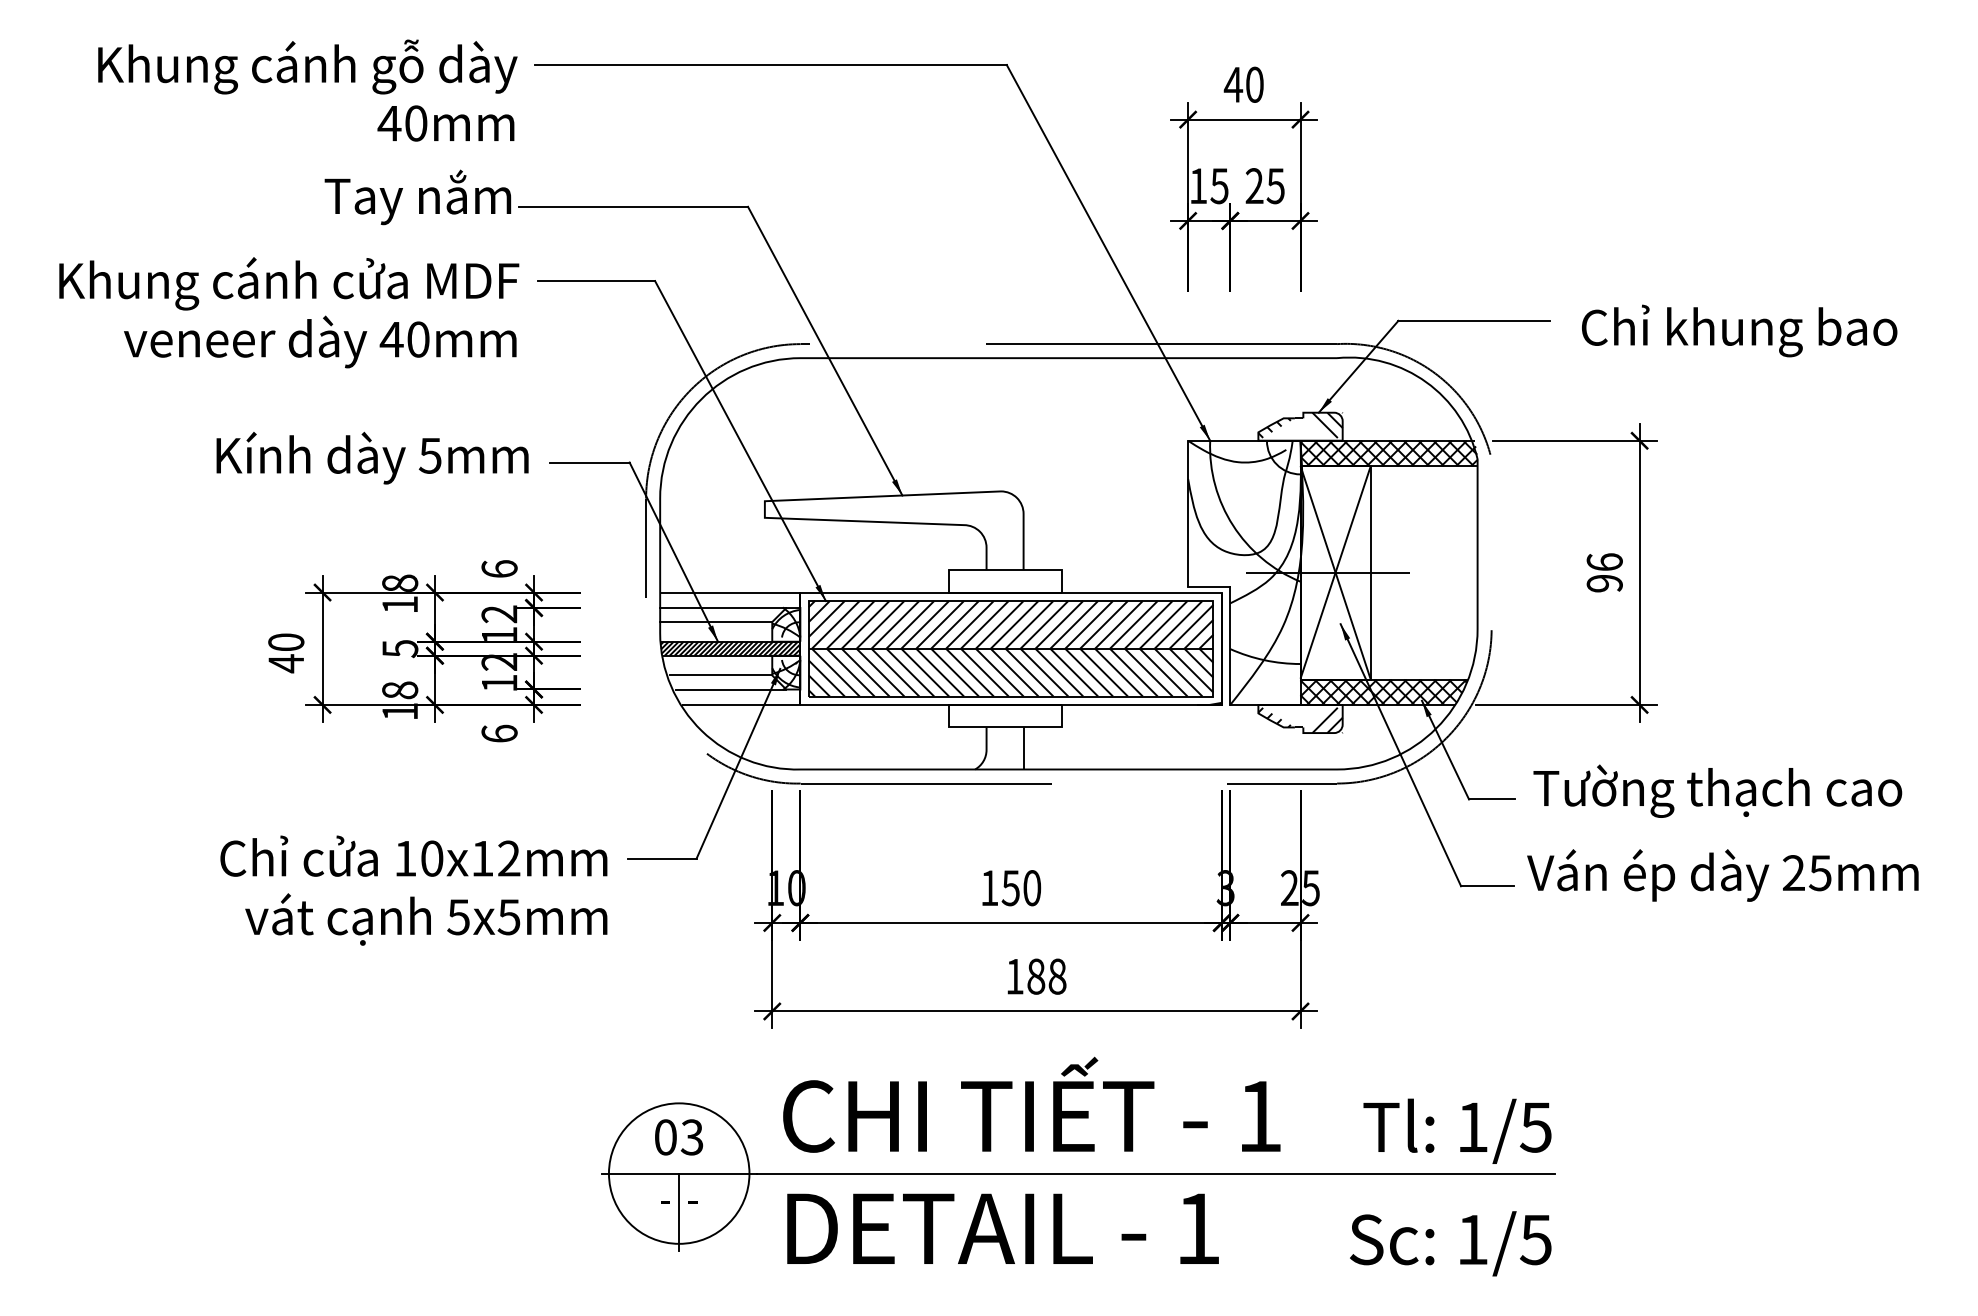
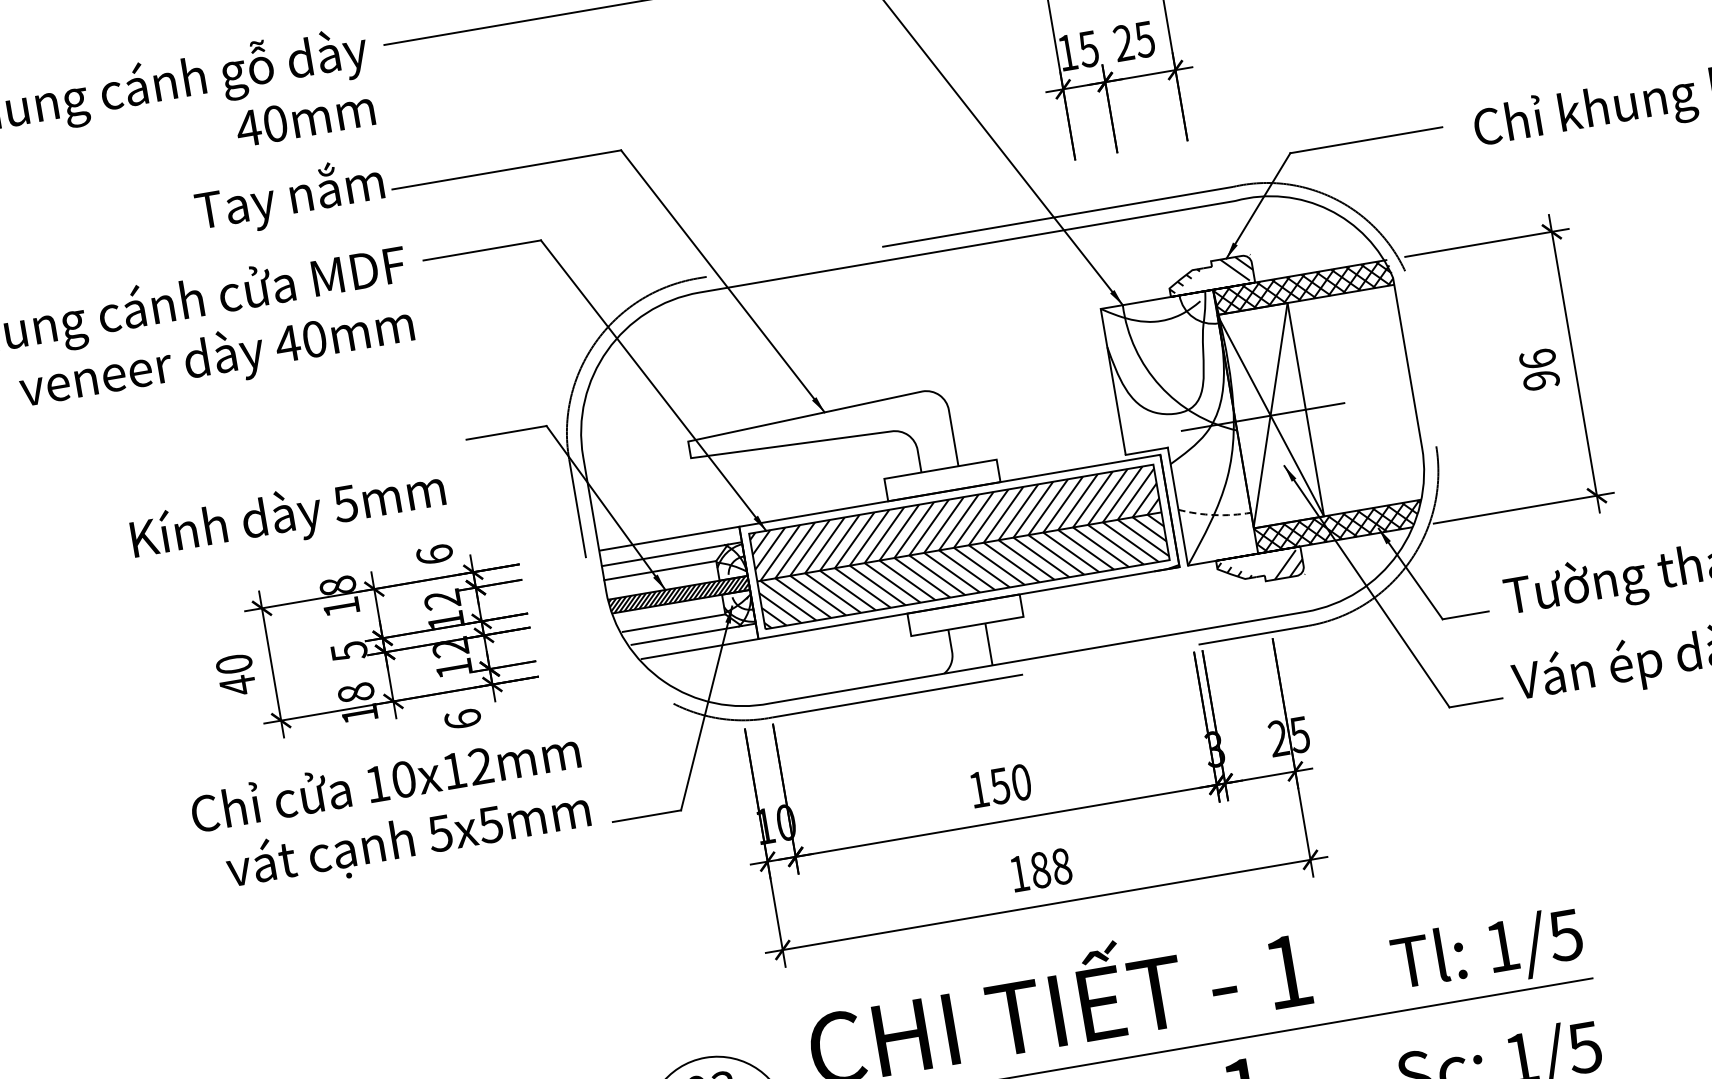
text: (372, 457) -> (288, 515), moved
arc: (1264, 660) -> (1214, 515), solid -> dashed
text: (413, 890) -> (390, 814), moved

